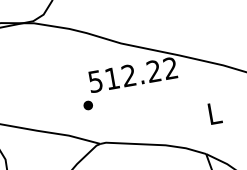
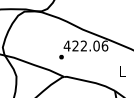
text: (131, 74) -> (85, 45), 512.22 -> 422.06

